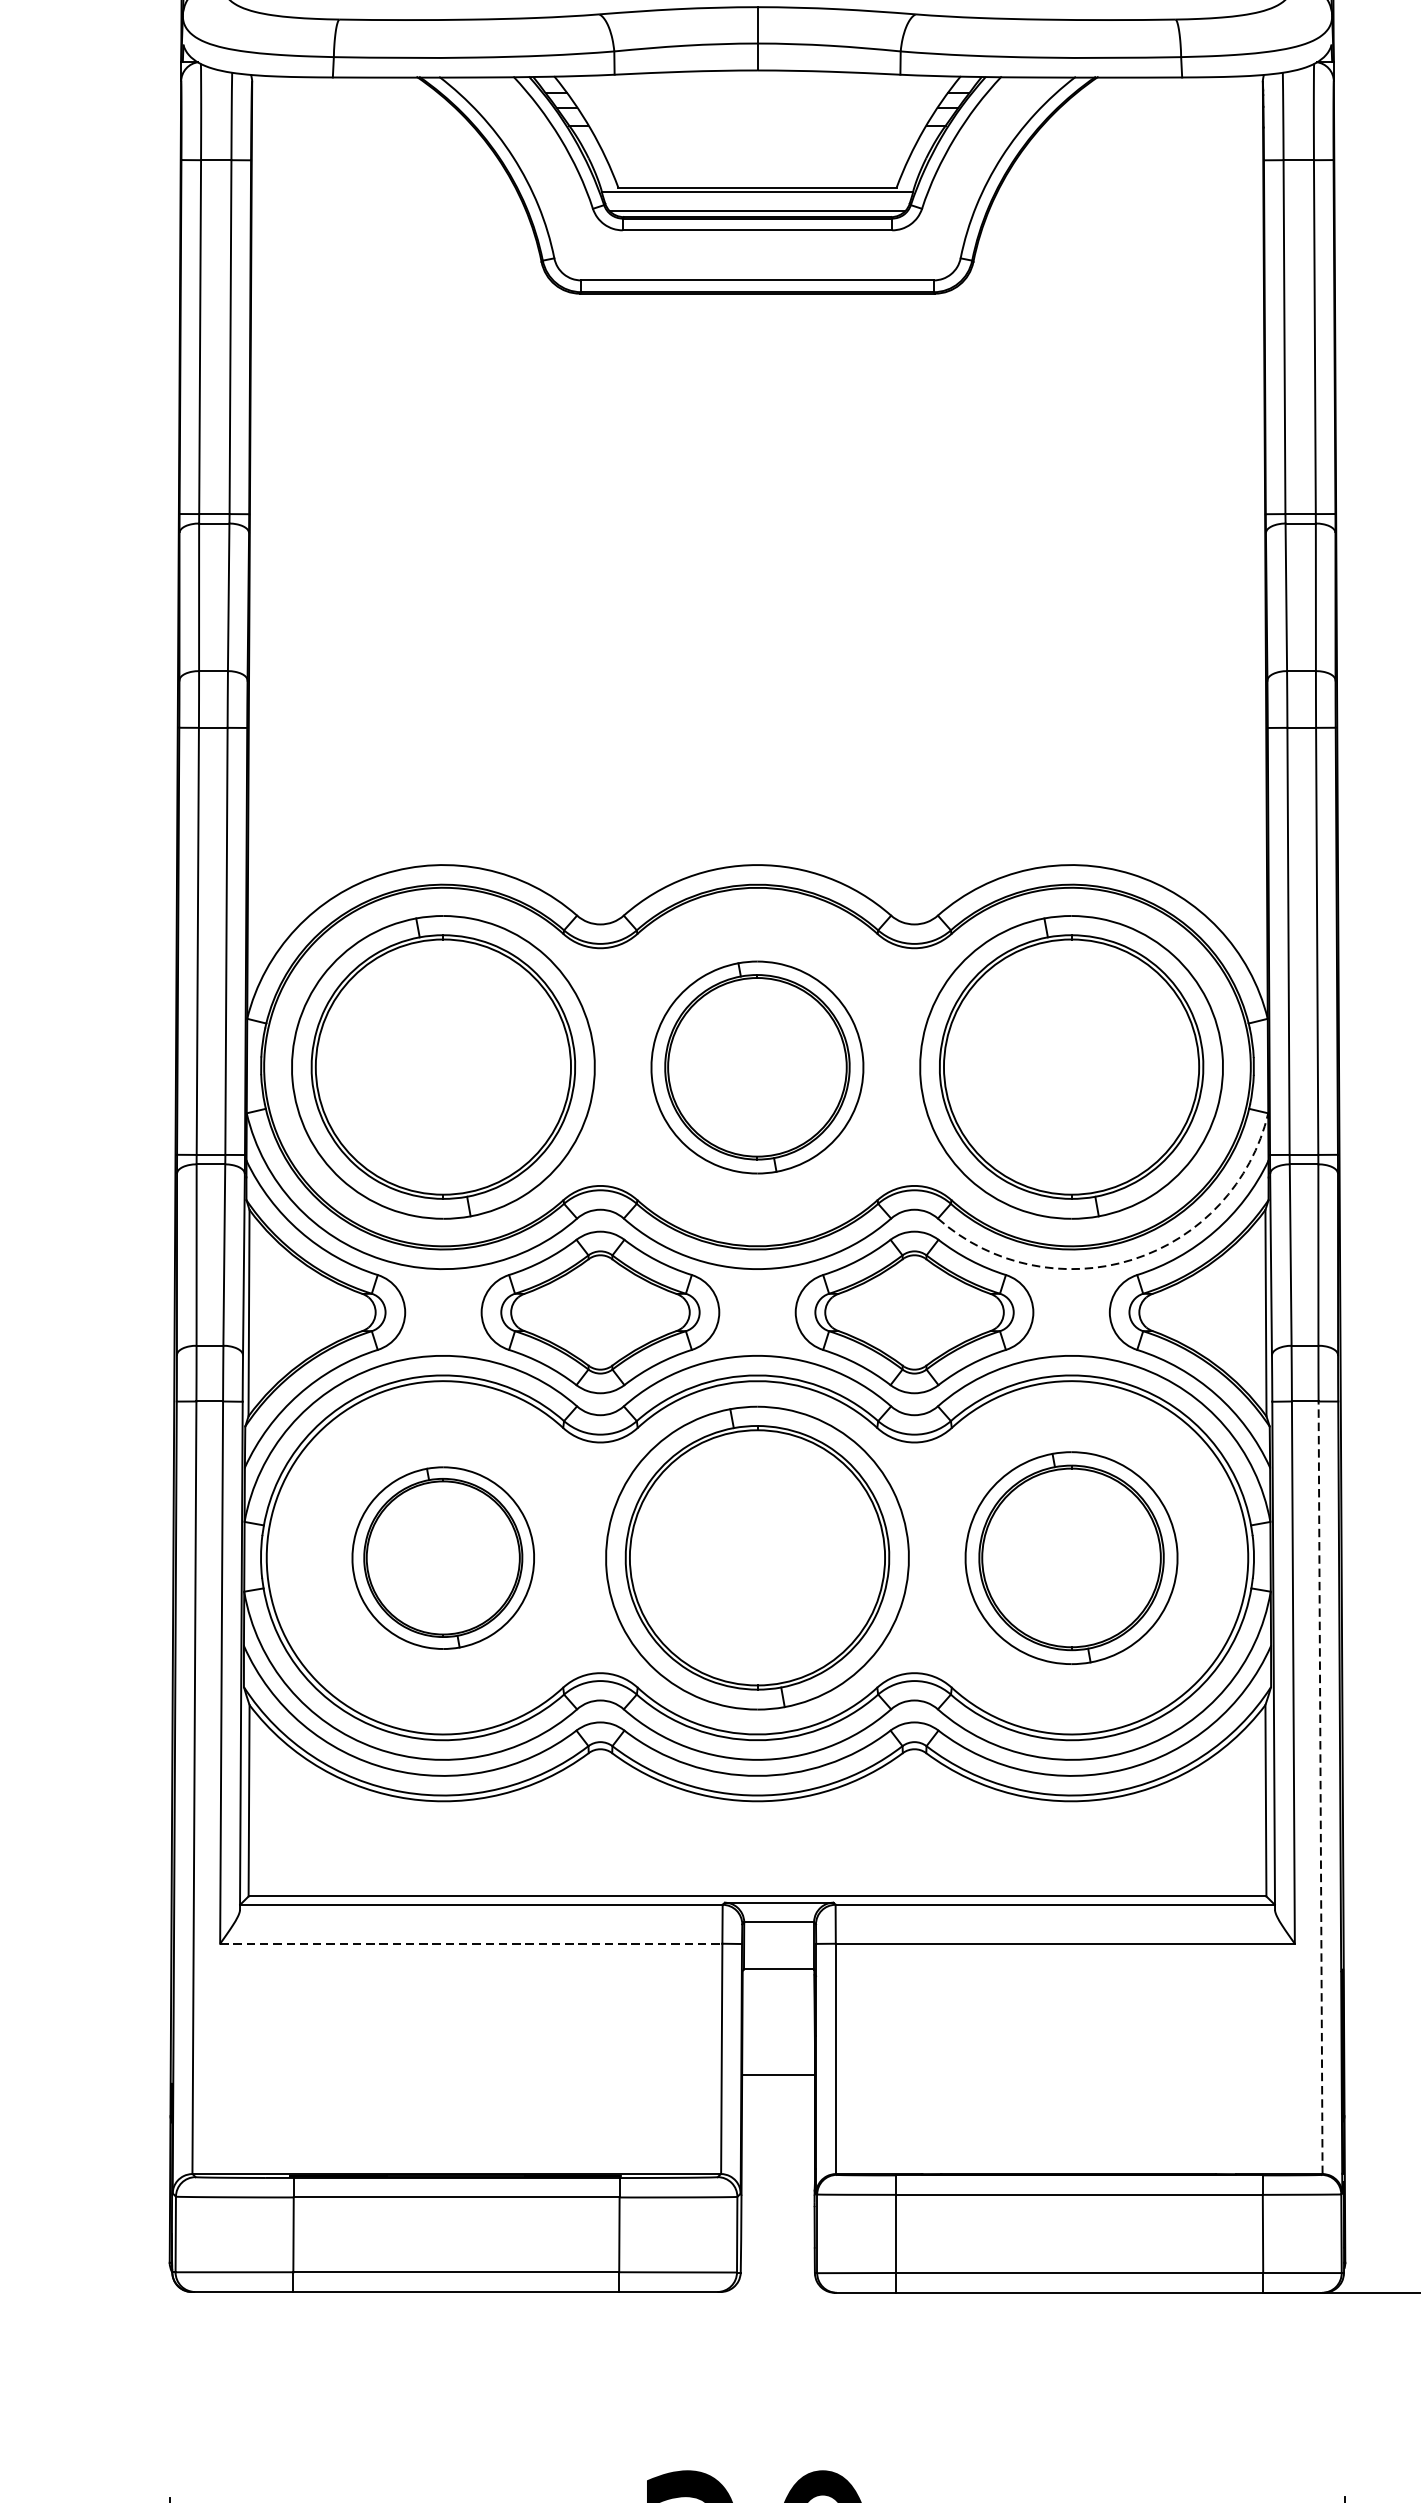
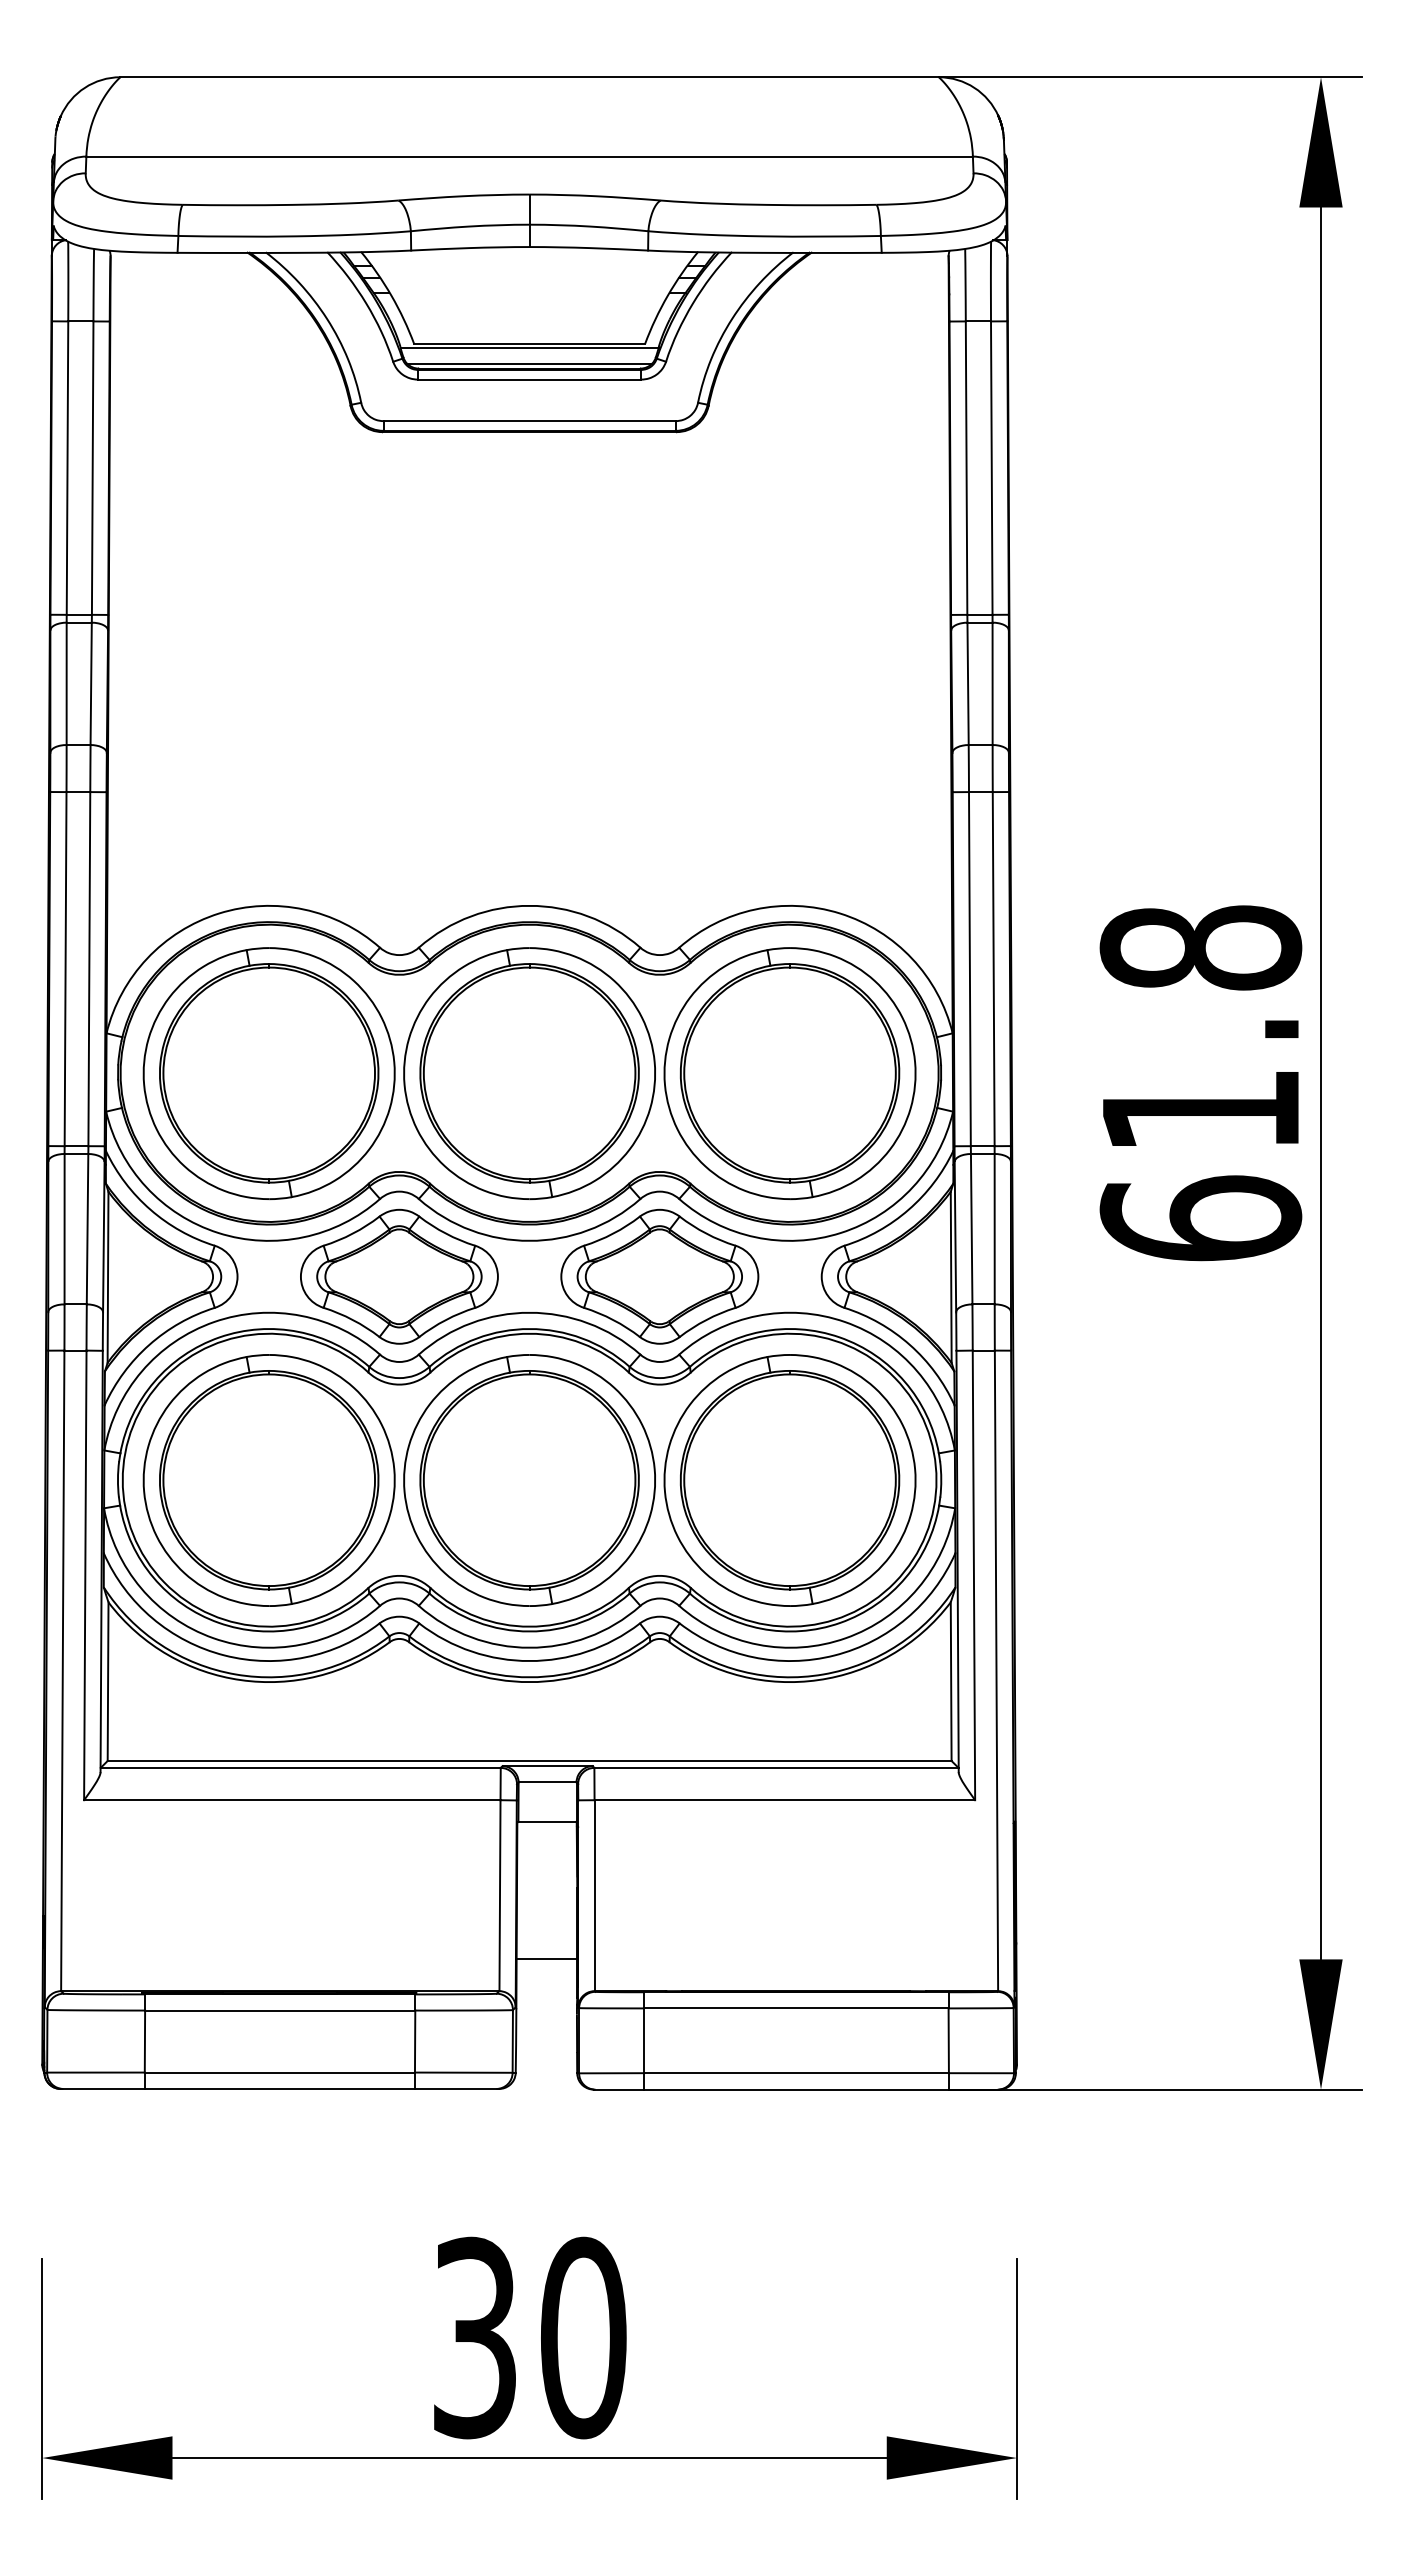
part: (757, 1067) -> (529, 1073), size x1.43
arc: (1132, 1259) -> (840, 1232), dashed -> solid
part: (442, 1558) -> (268, 1480), size x1.67
part: (1070, 1558) -> (789, 1480), size x1.43
line: (1320, 1787) -> (996, 1670), dashed -> solid
line: (471, 1944) -> (292, 1800), dashed -> solid
line: (777, 2074) -> (546, 1958), moved

